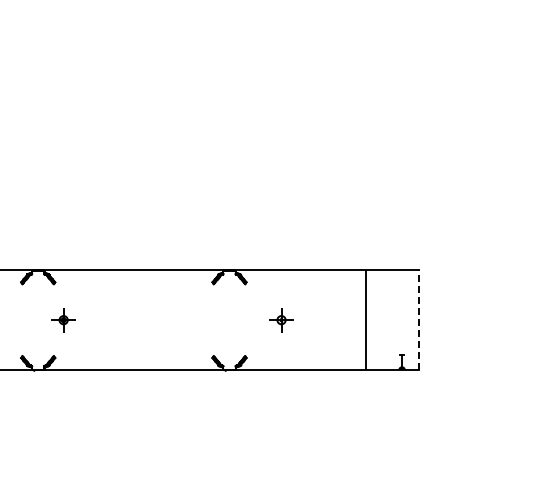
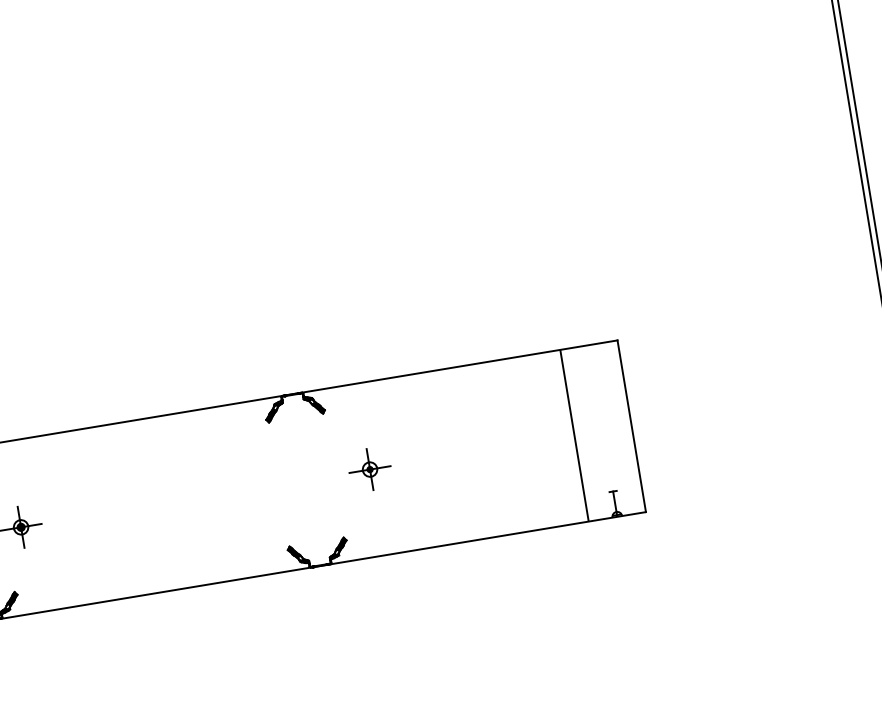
part: (281, 320) -> (370, 470), moved
line: (366, 320) -> (574, 436), moved
line: (418, 320) -> (631, 426), dashed -> solid

